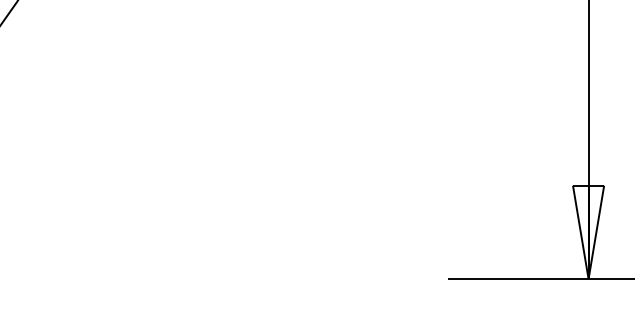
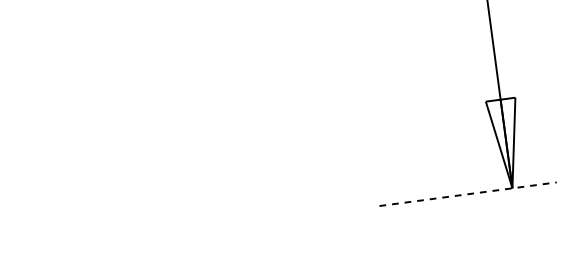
line: (542, 279) -> (468, 194), solid -> dashed

